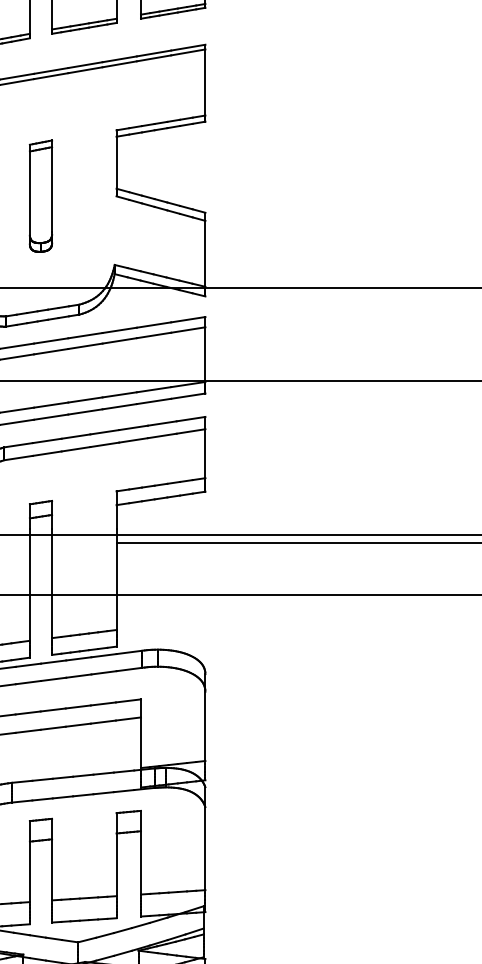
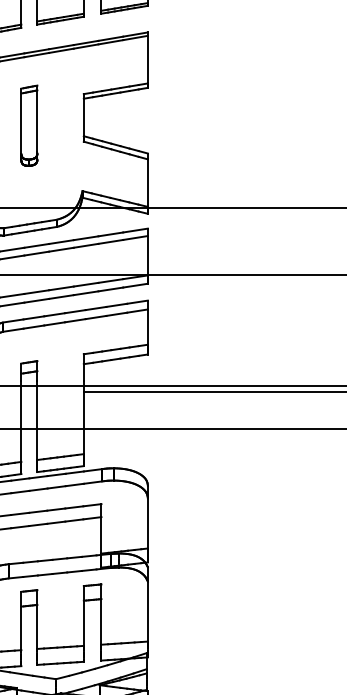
part: (40, 195) -> (29, 125), moved

